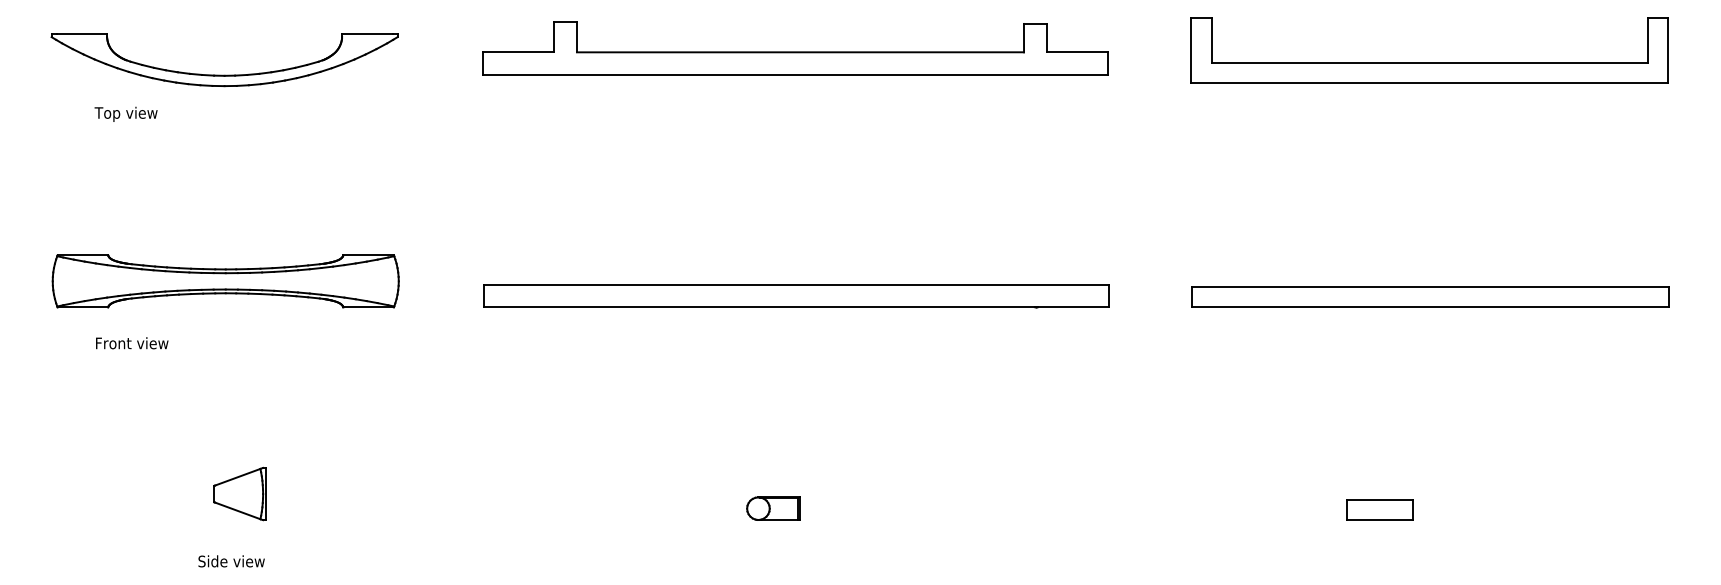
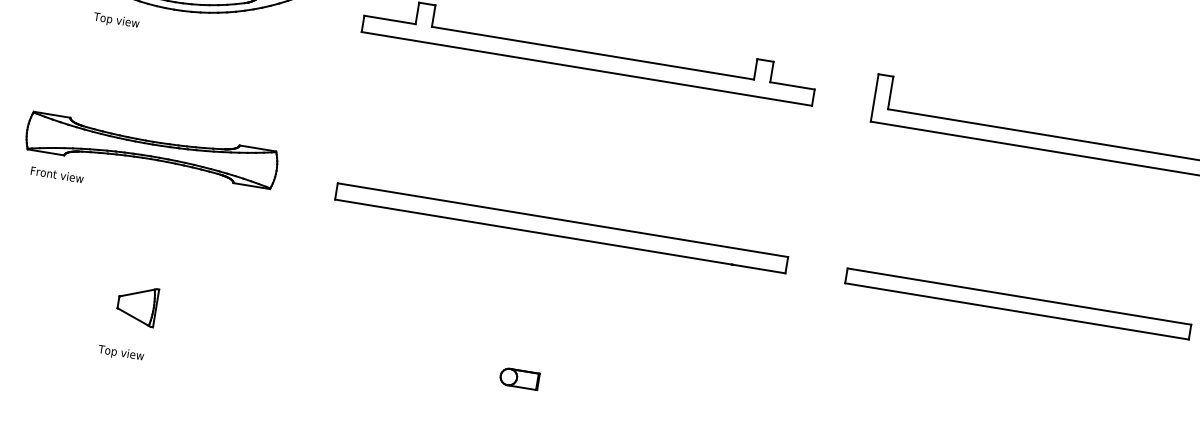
text: (125, 113) -> (116, 20), moved
text: (132, 343) -> (57, 175), moved
text: (230, 562) -> (122, 353), Side view -> Top view

